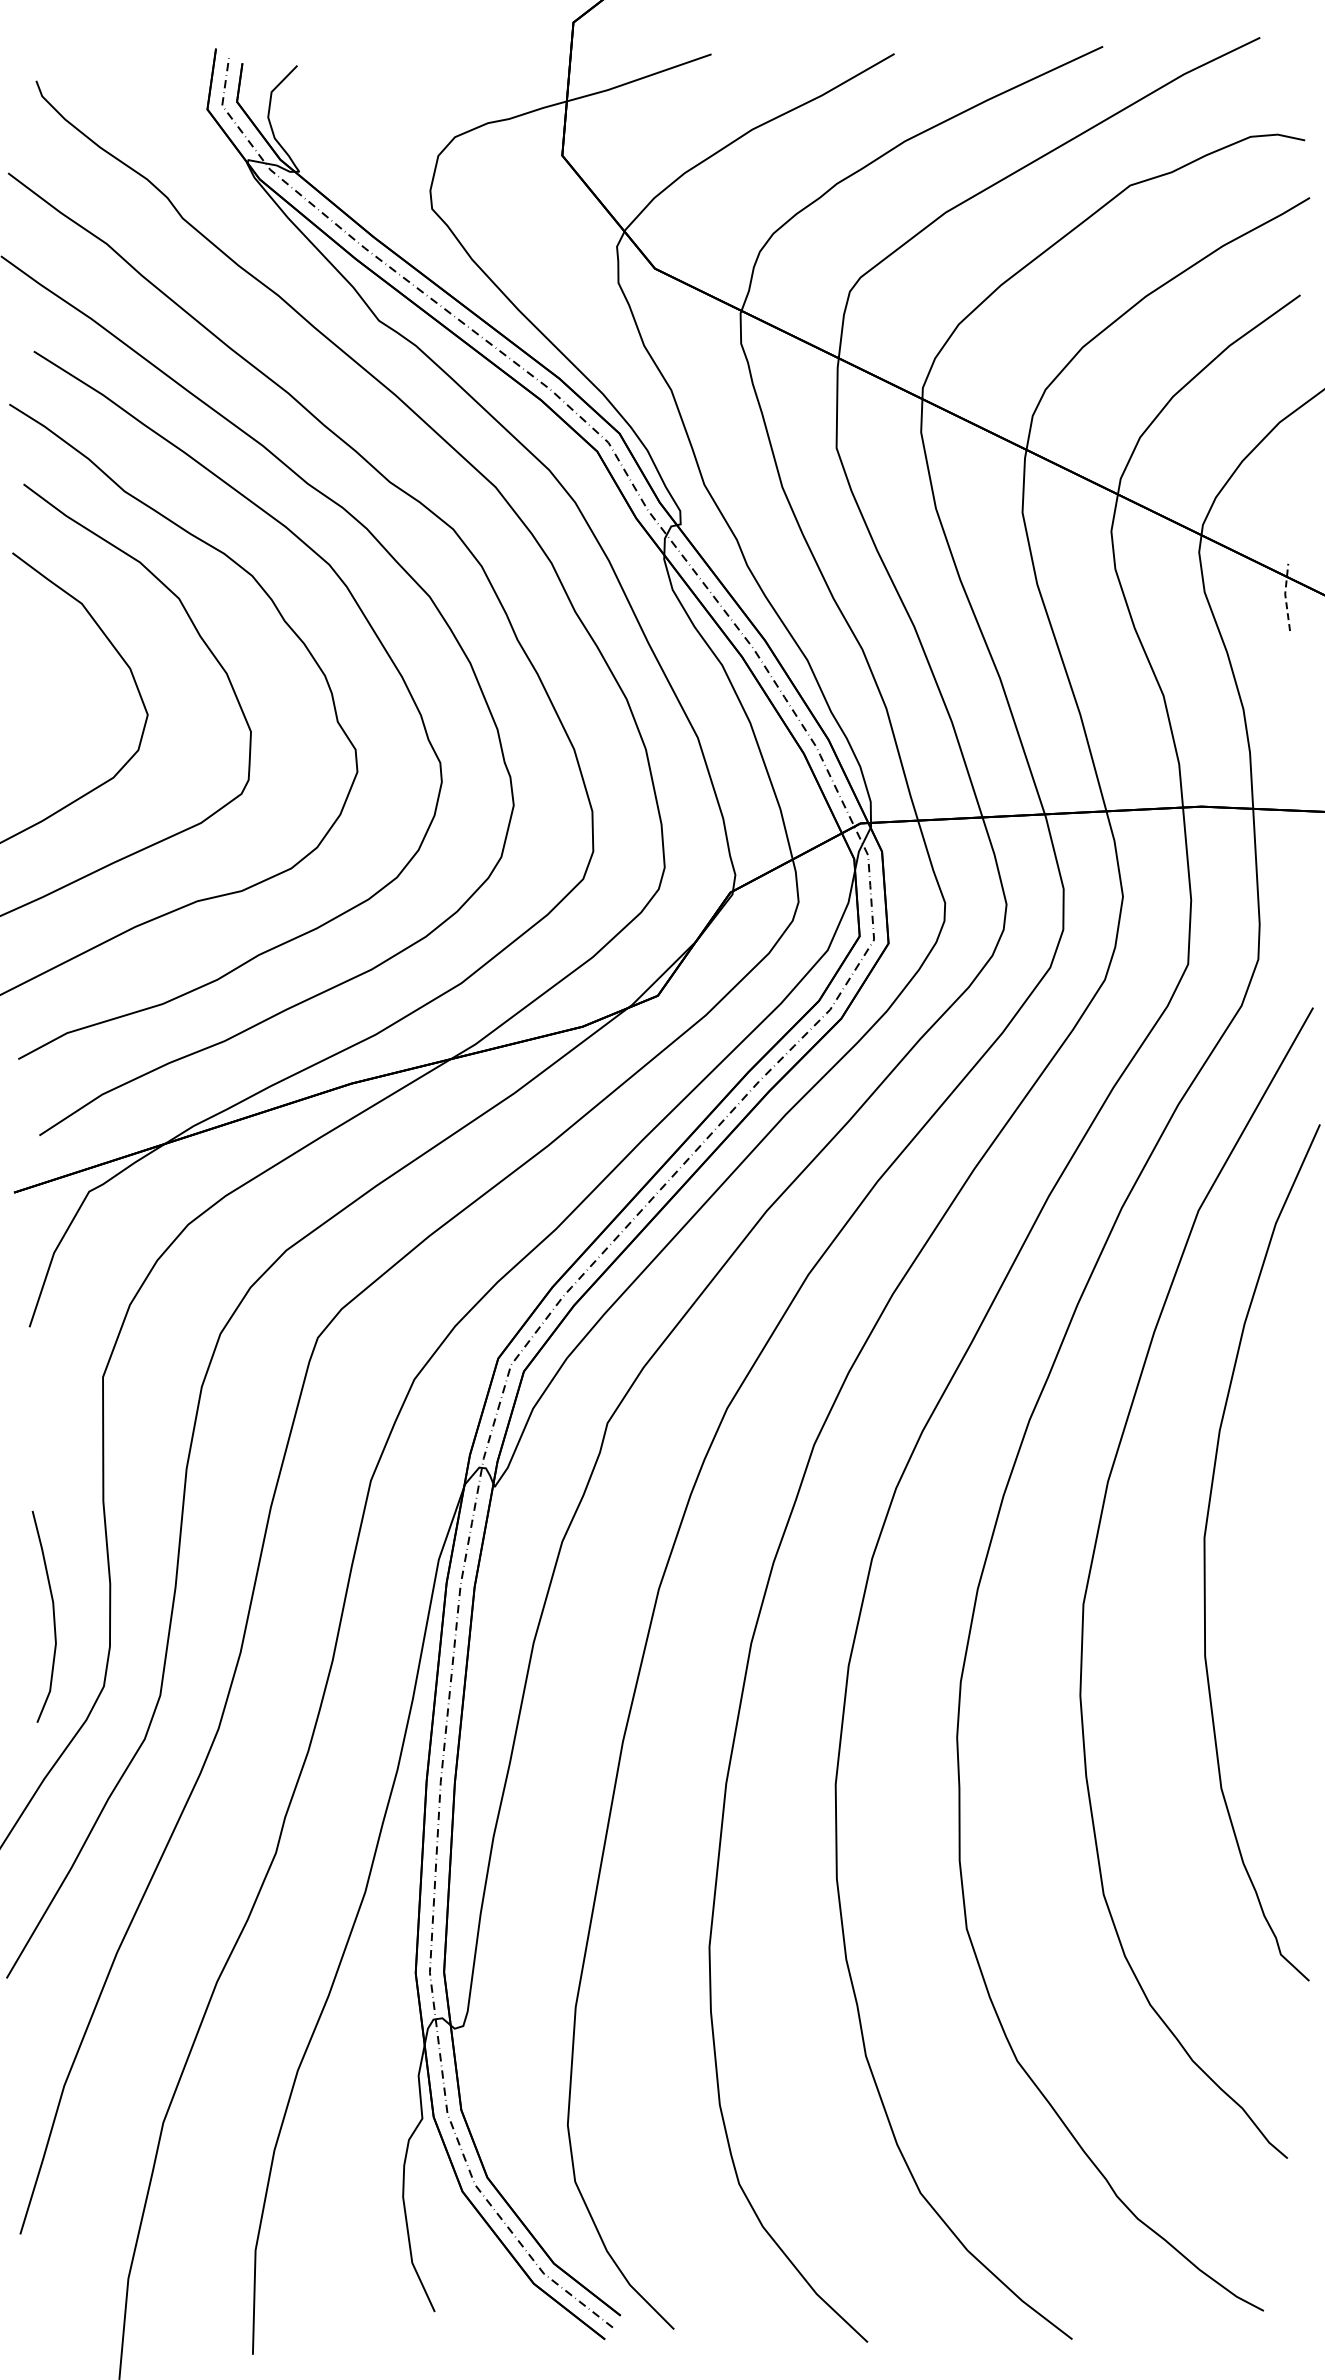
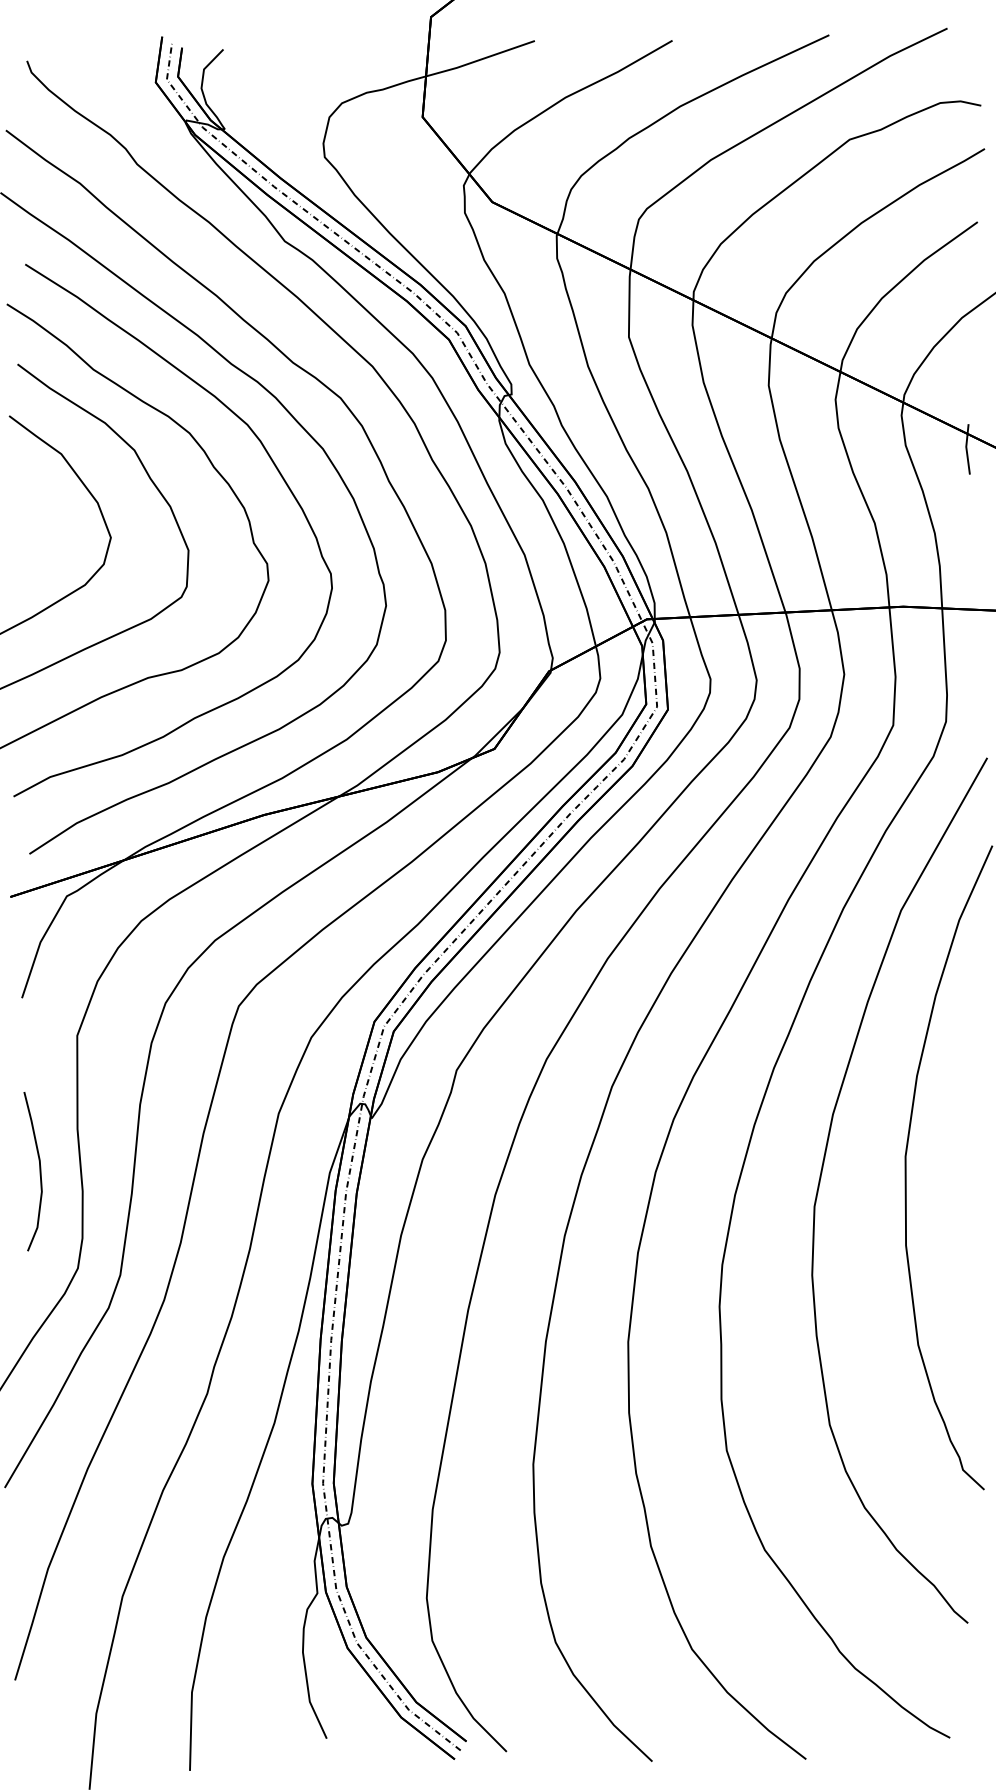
line: (1285, 597) -> (966, 449), dashed -> solid
curve: (53, 1616) -> (40, 1171), moved

